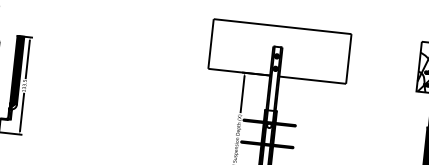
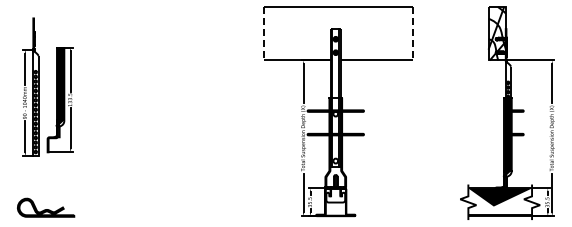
line: (211, 43) -> (264, 33), solid -> dashed
line: (348, 58) -> (412, 33), solid -> dashed

